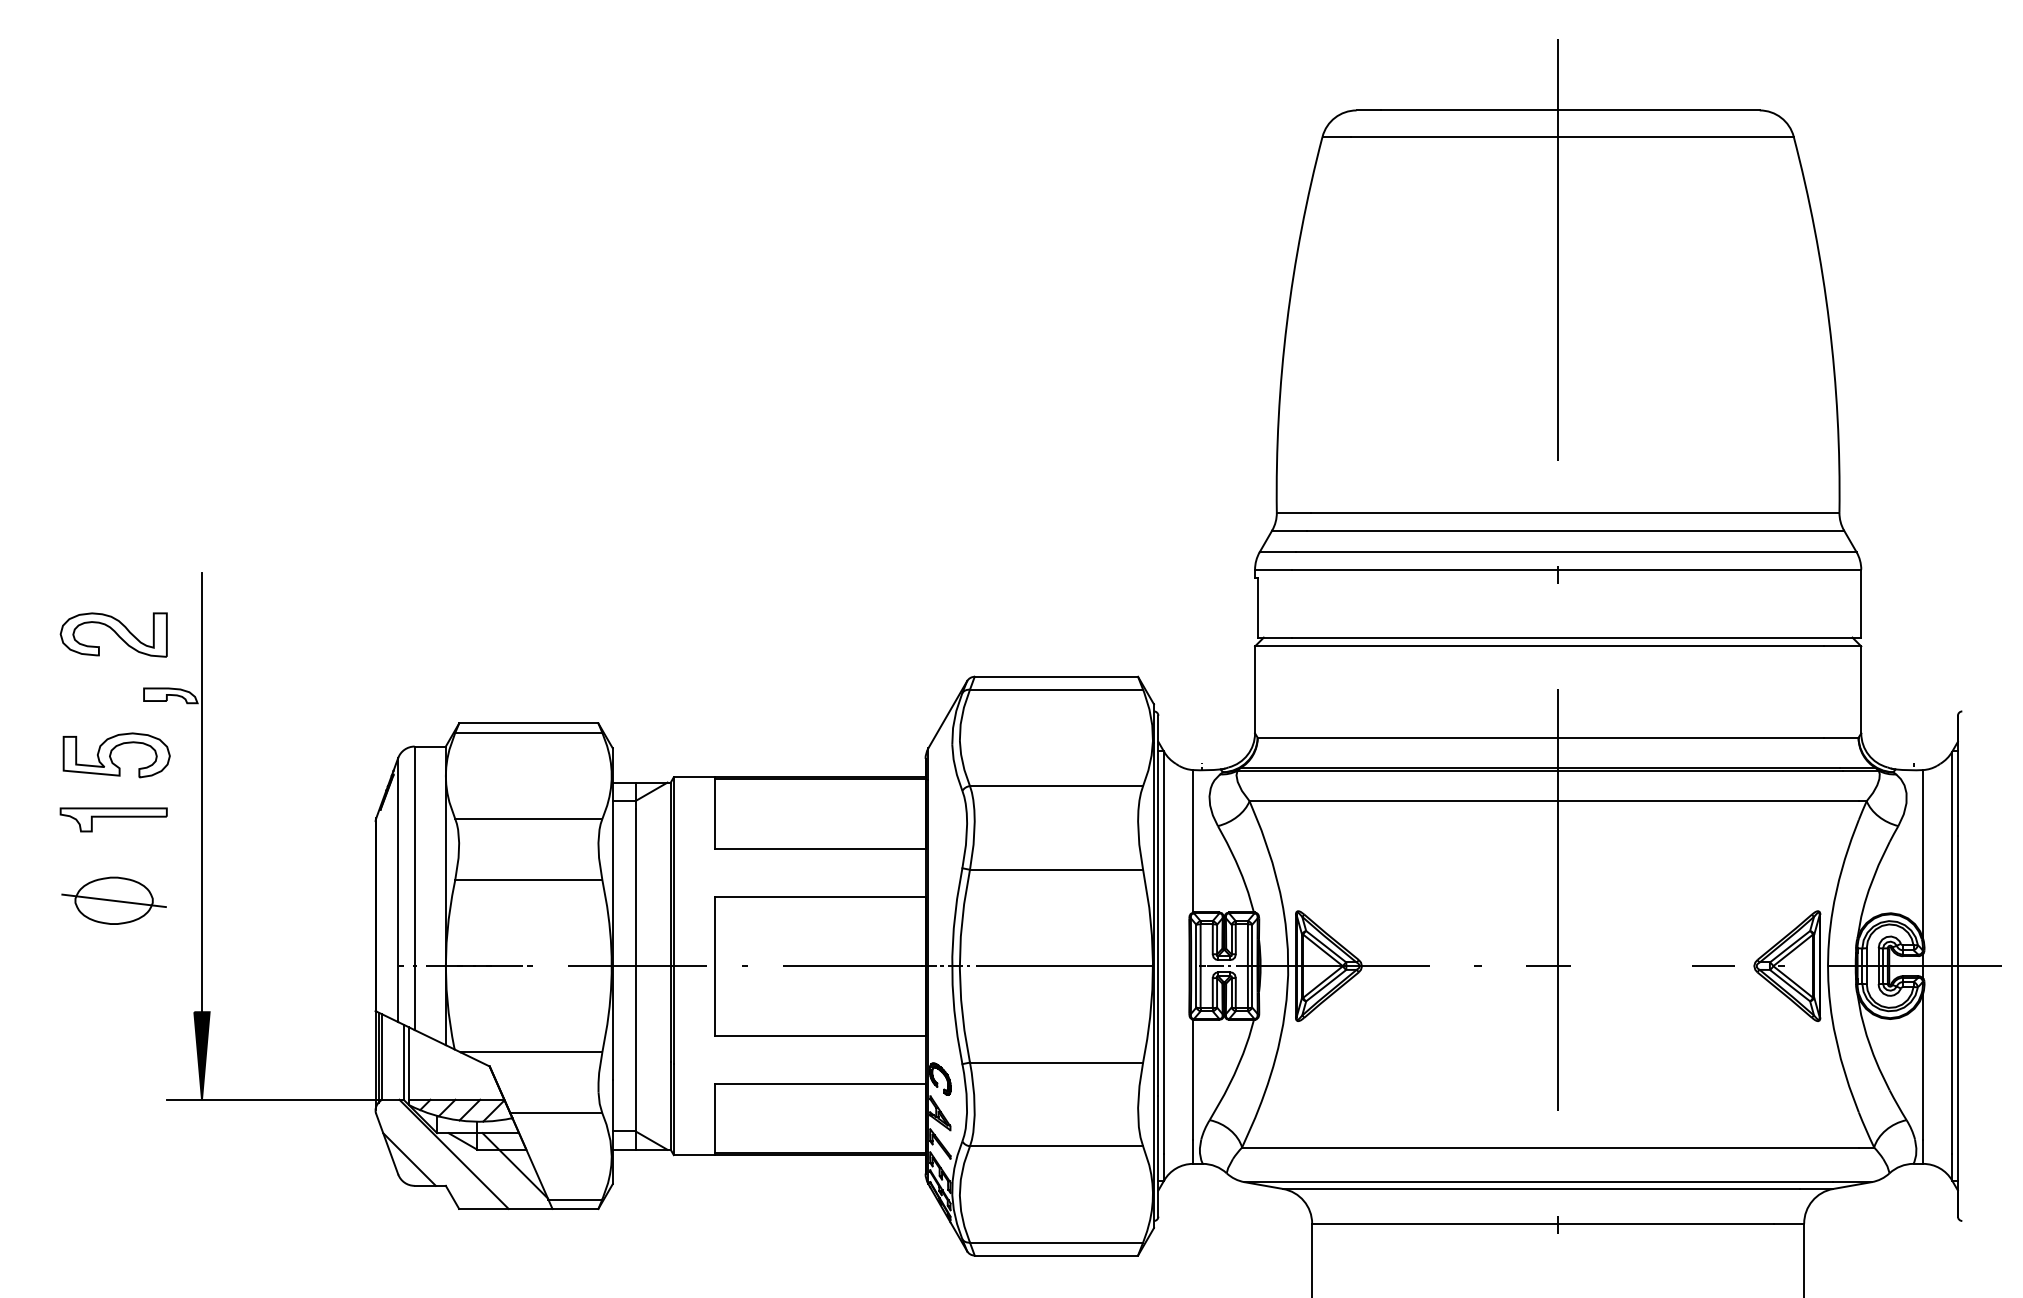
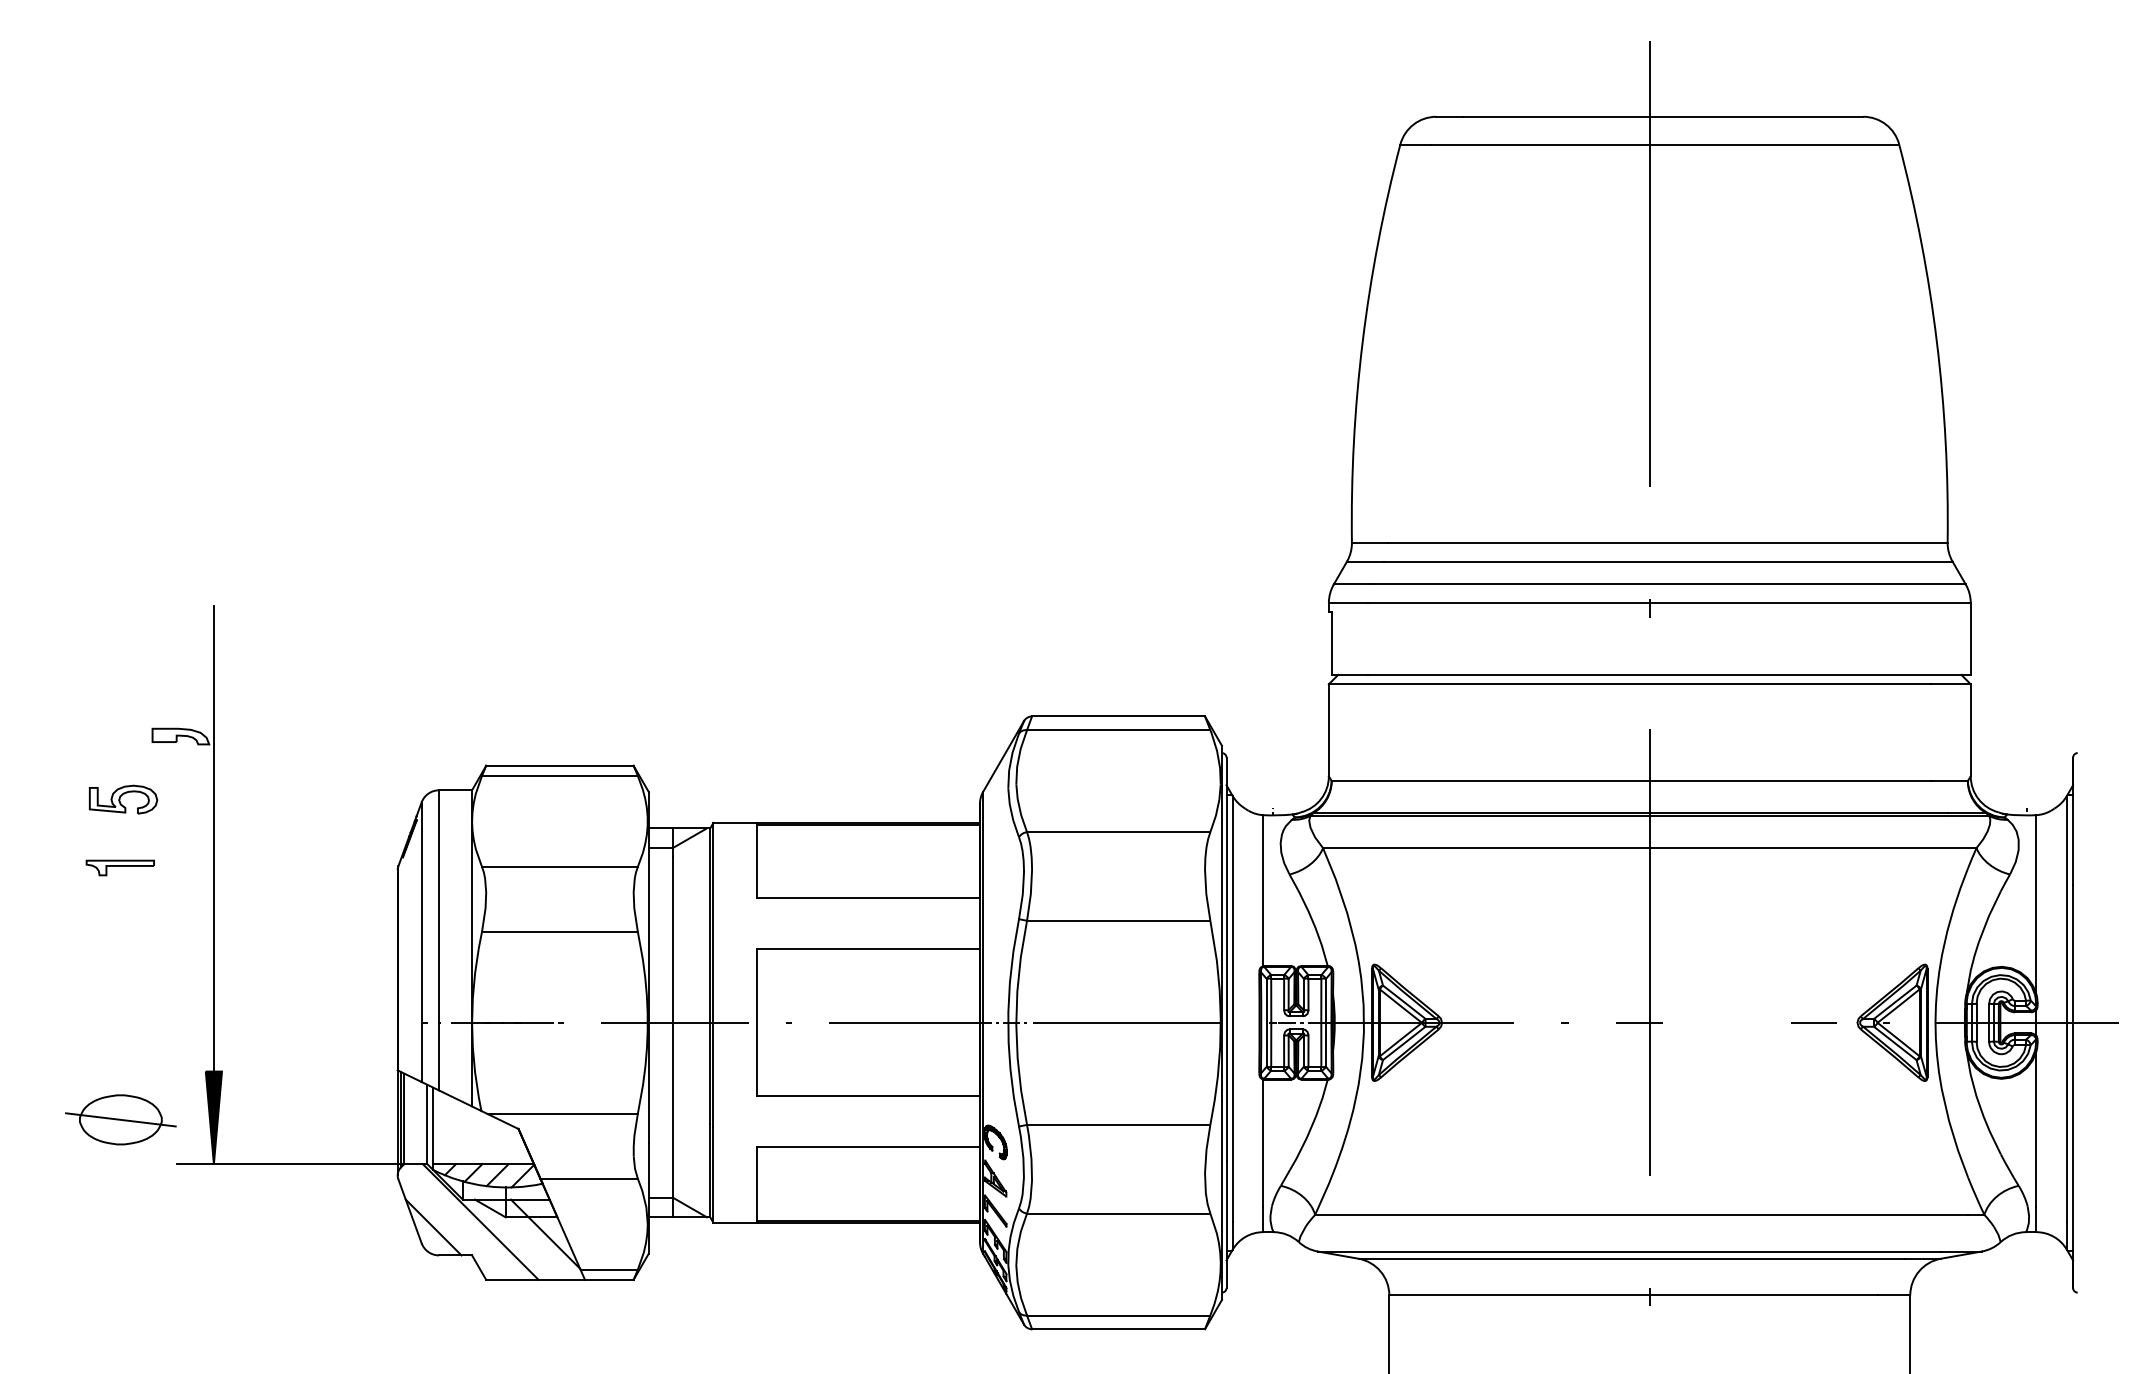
part: (113, 634) -> (120, 671), removed
part: (116, 755) -> (123, 799), size x0.6
part: (113, 819) -> (120, 867), size x0.6
part: (113, 900) -> (120, 1119), moved

